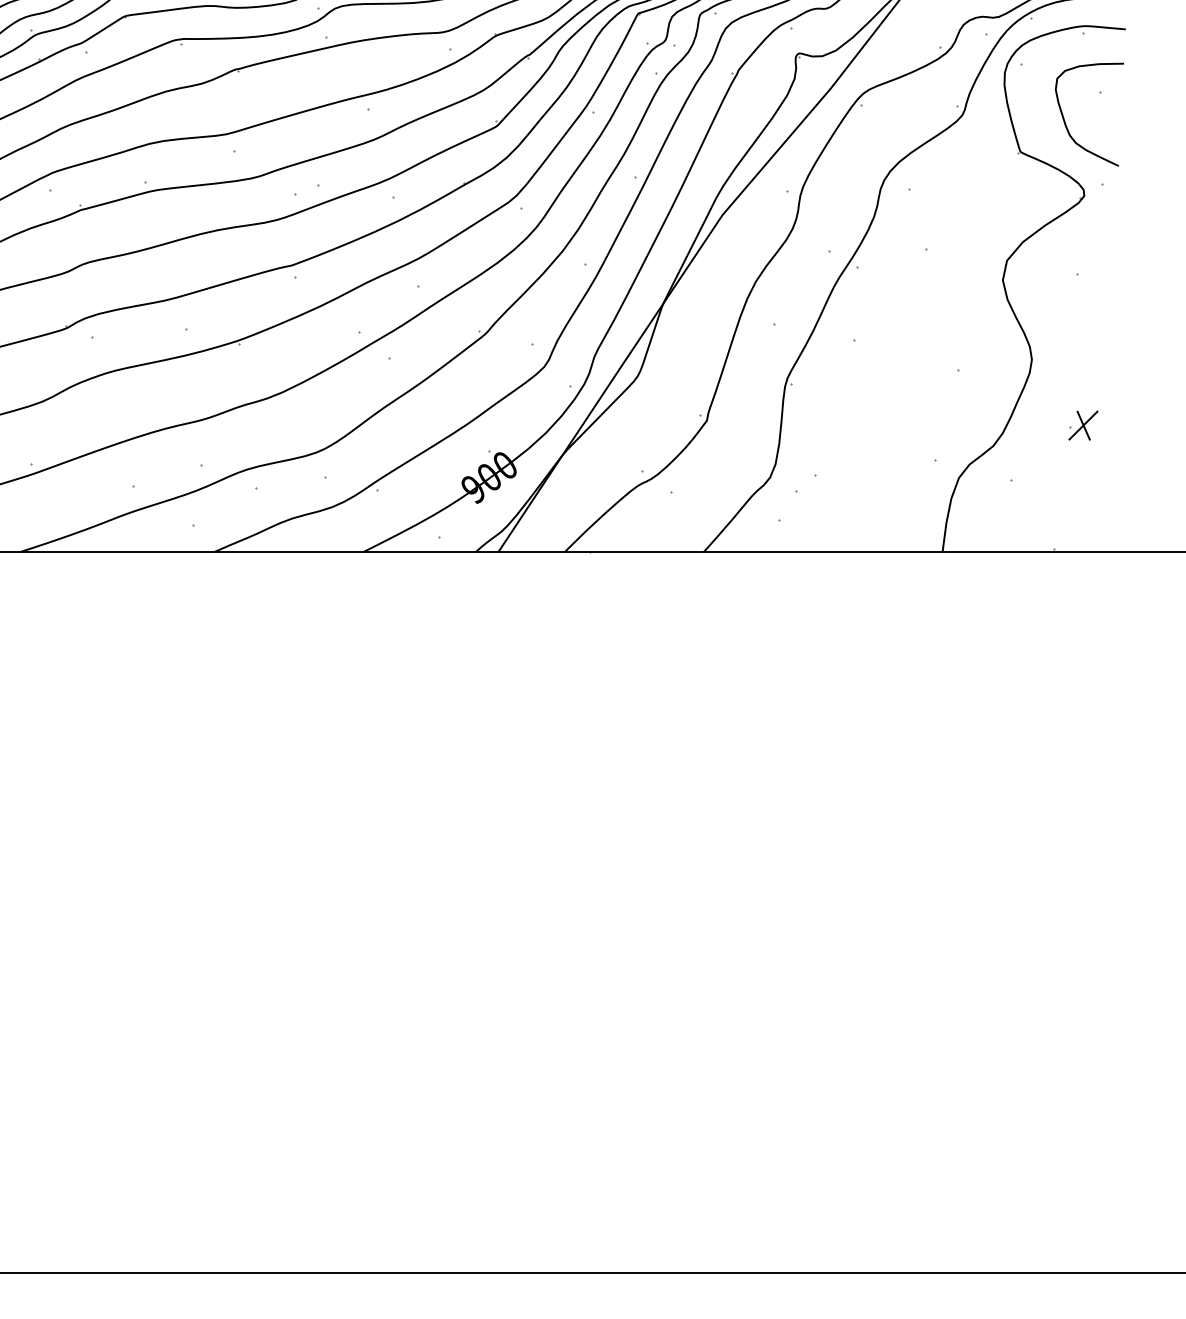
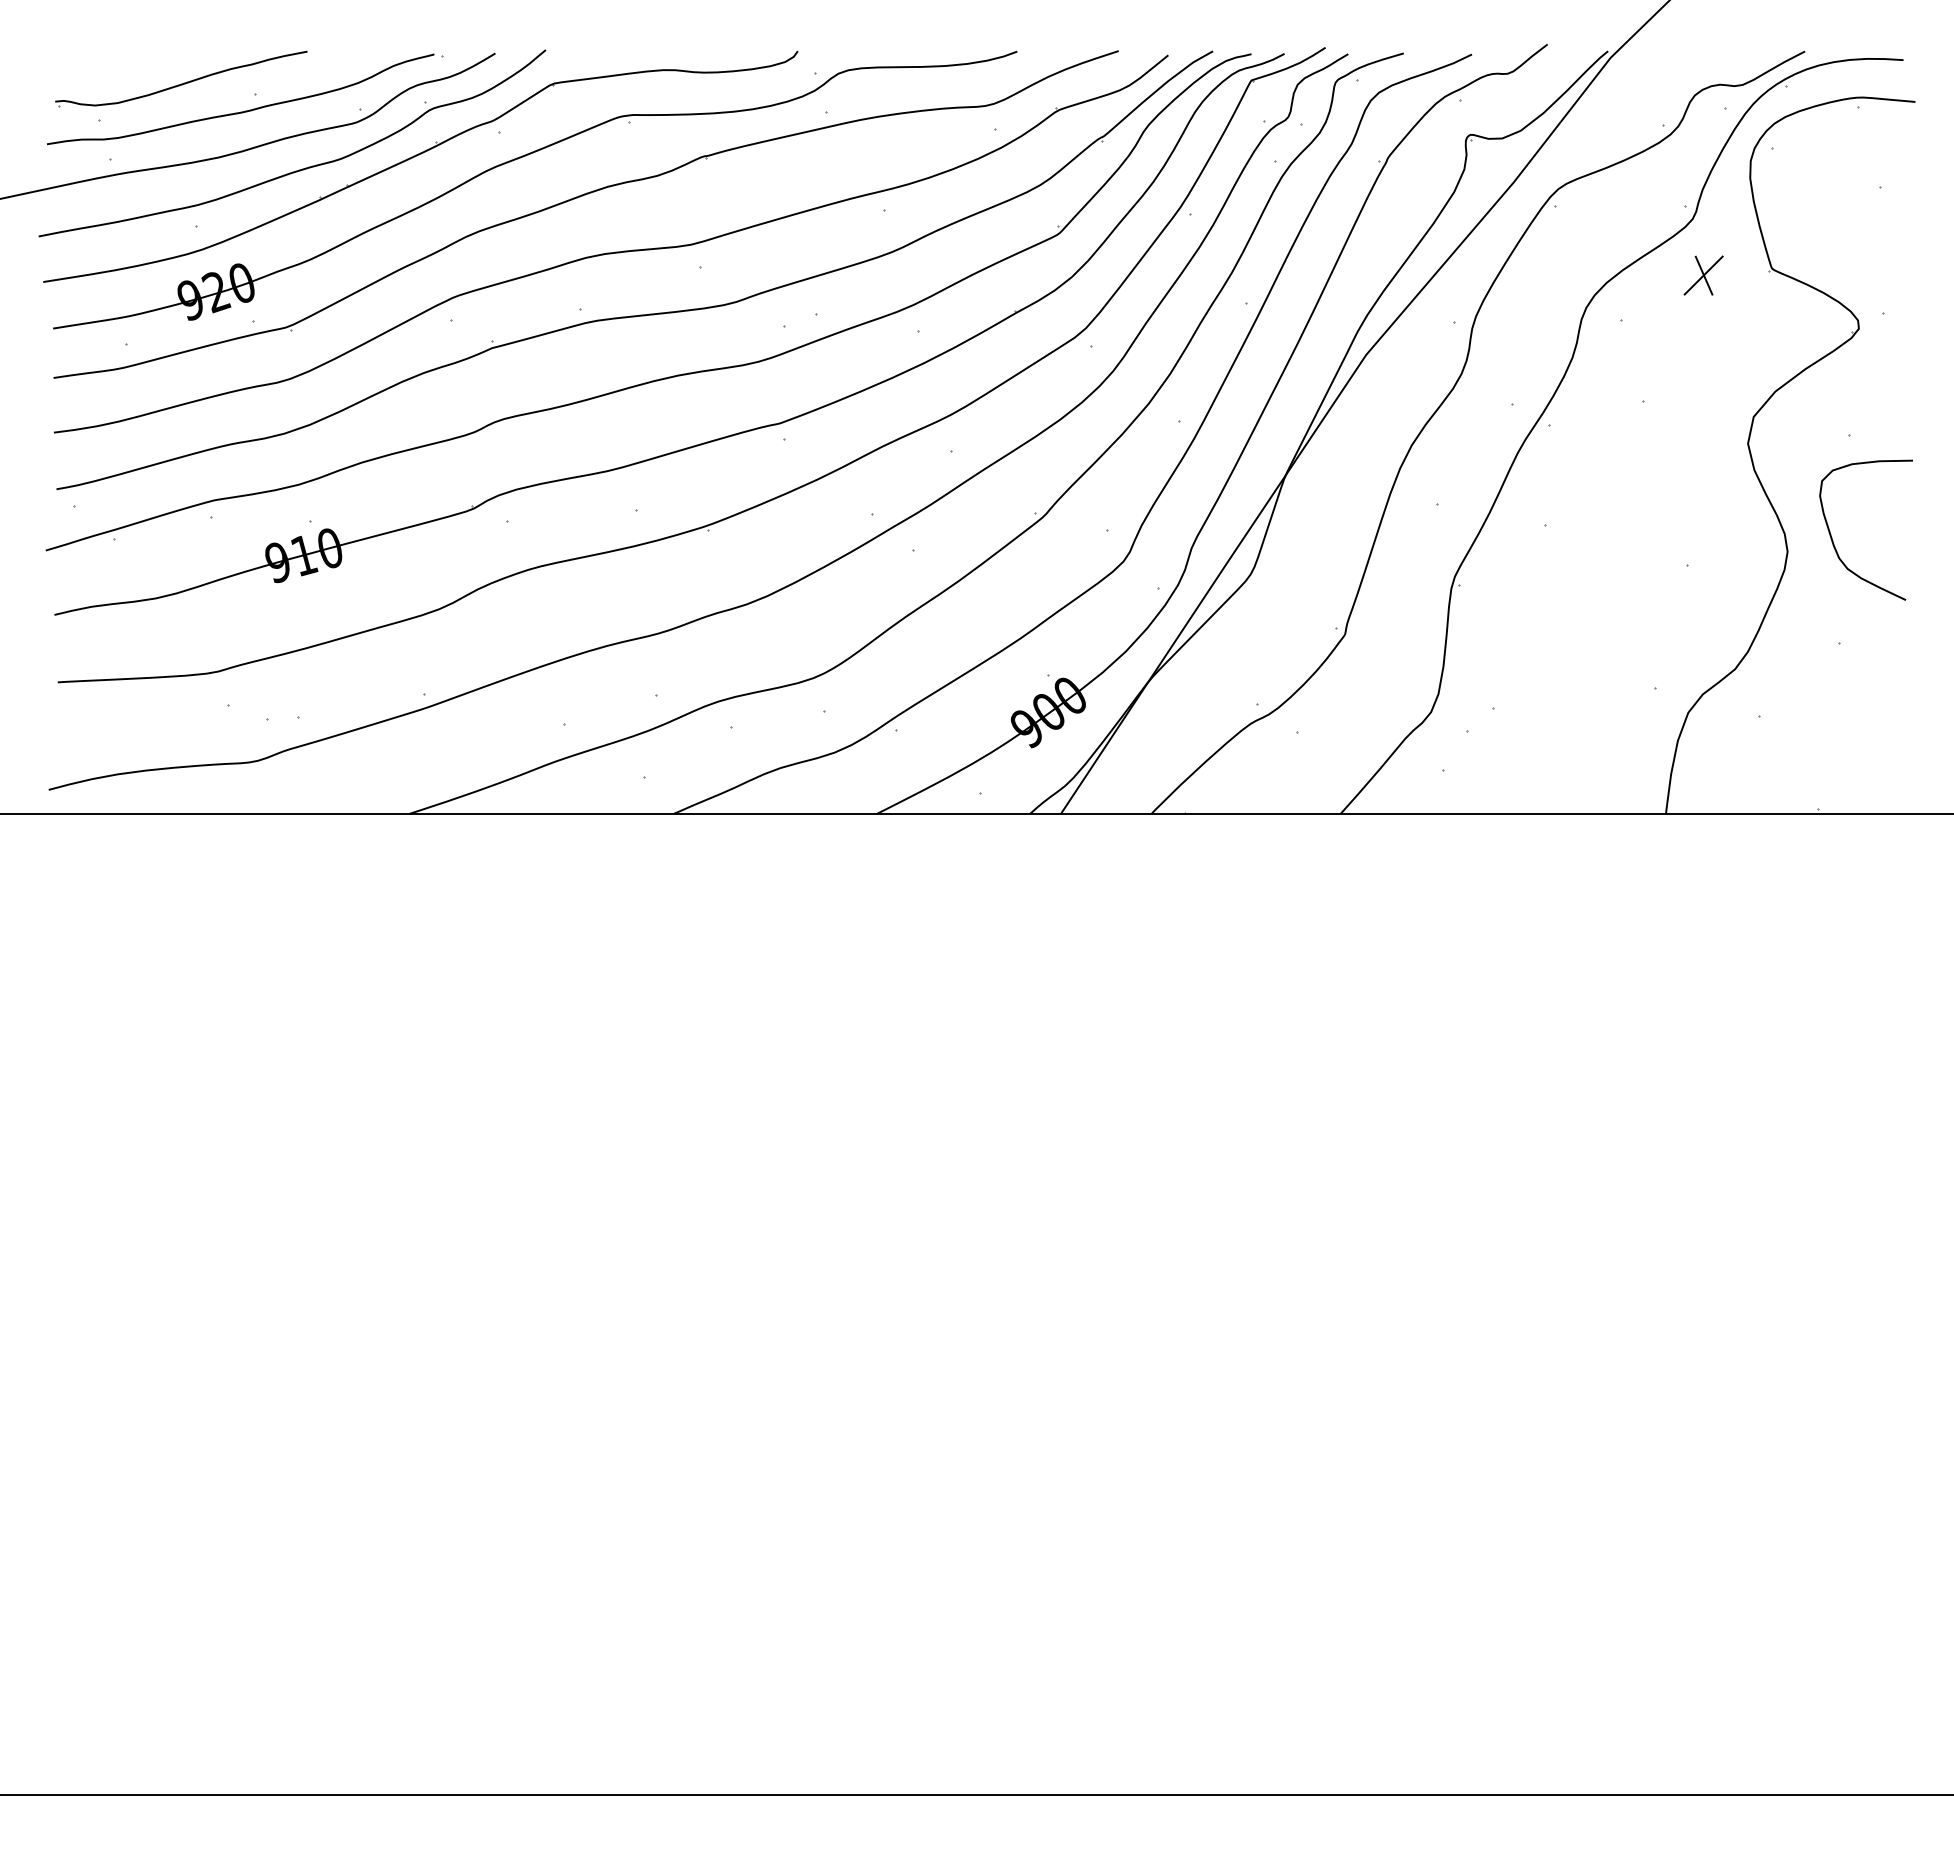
curve: (1065, 122) -> (1833, 540), moved
part: (1083, 425) -> (1703, 275), moved

